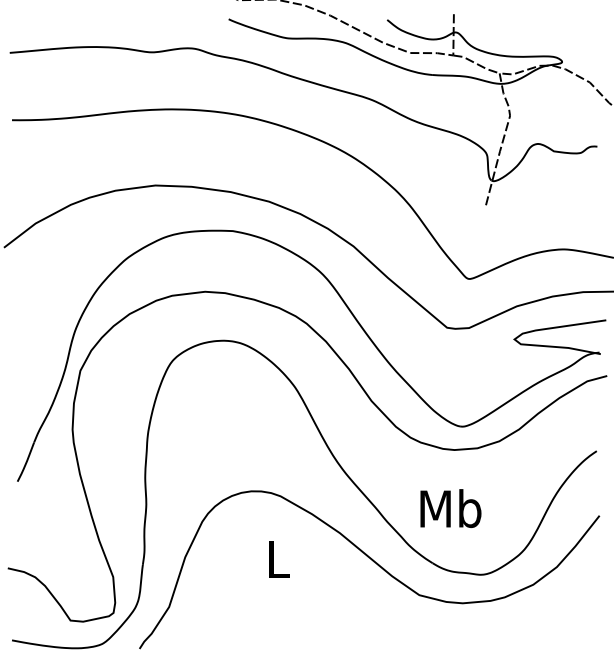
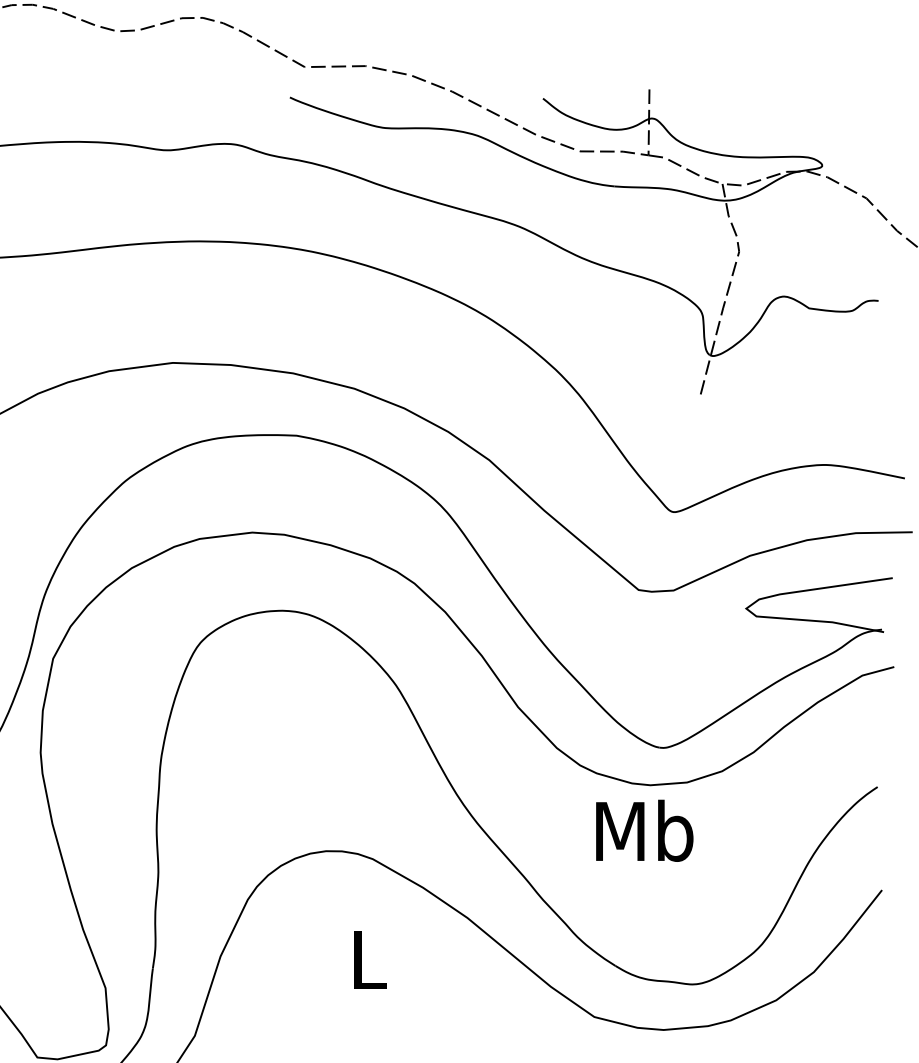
text: (450, 508) -> (644, 830), moved

